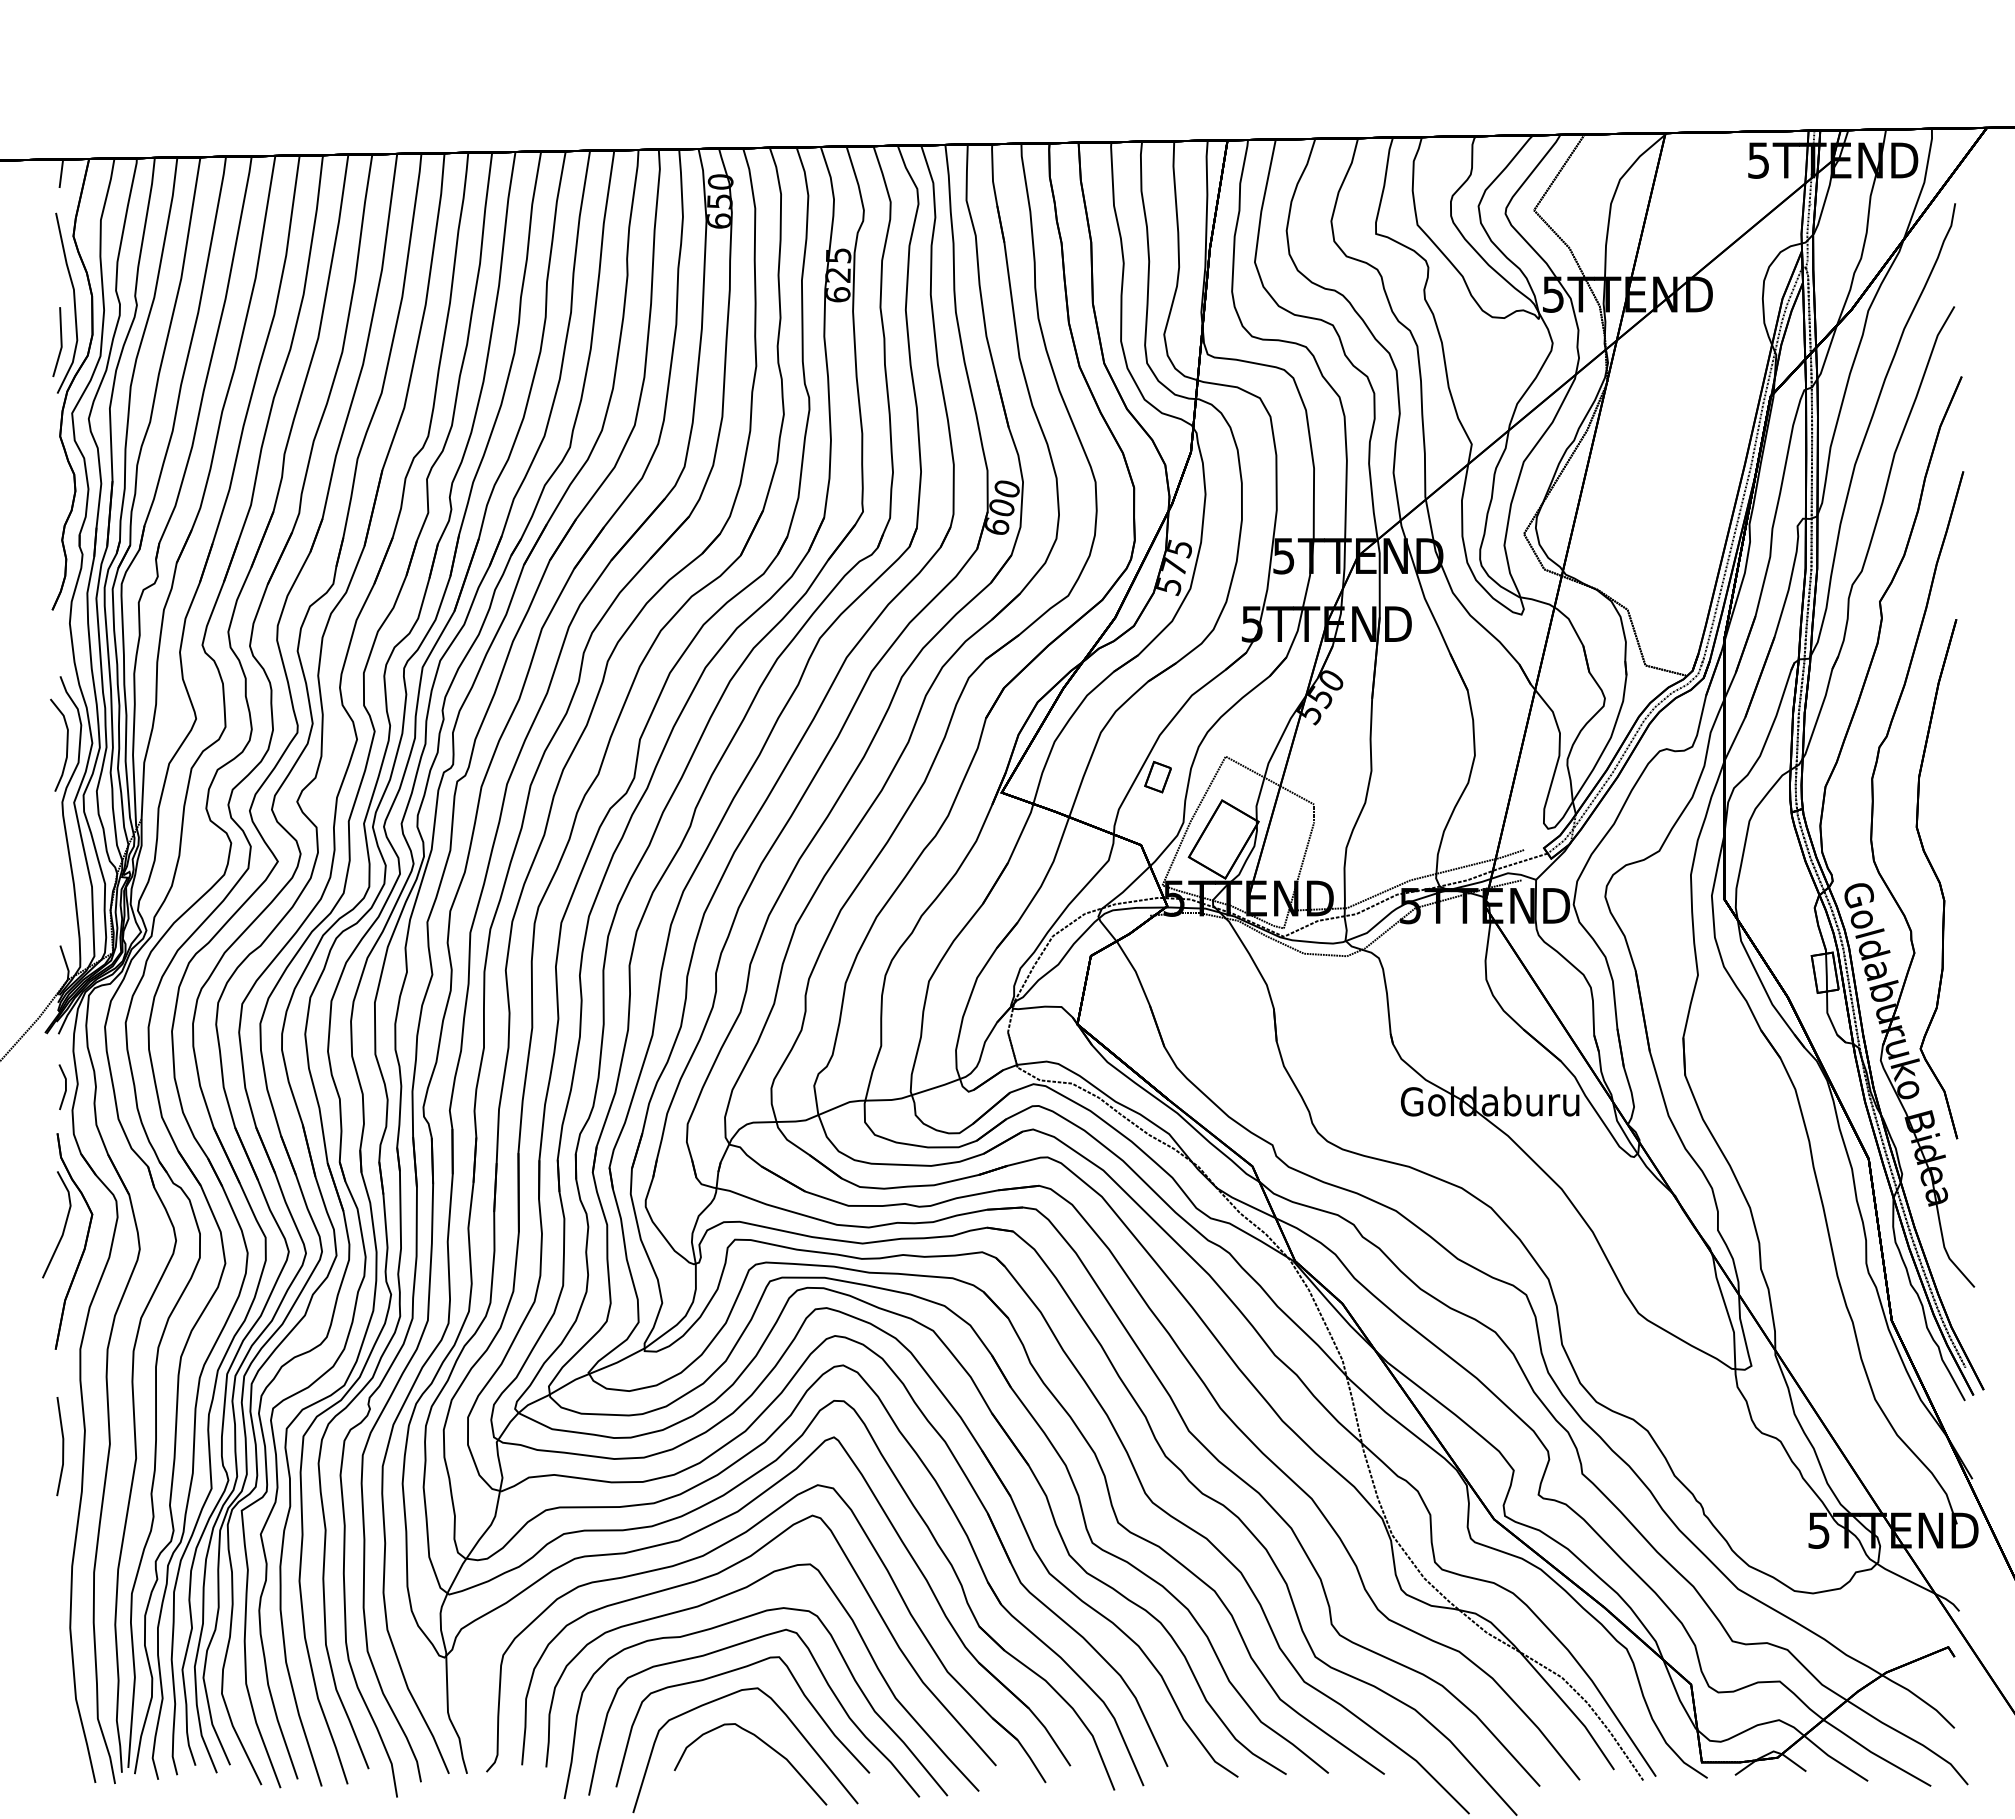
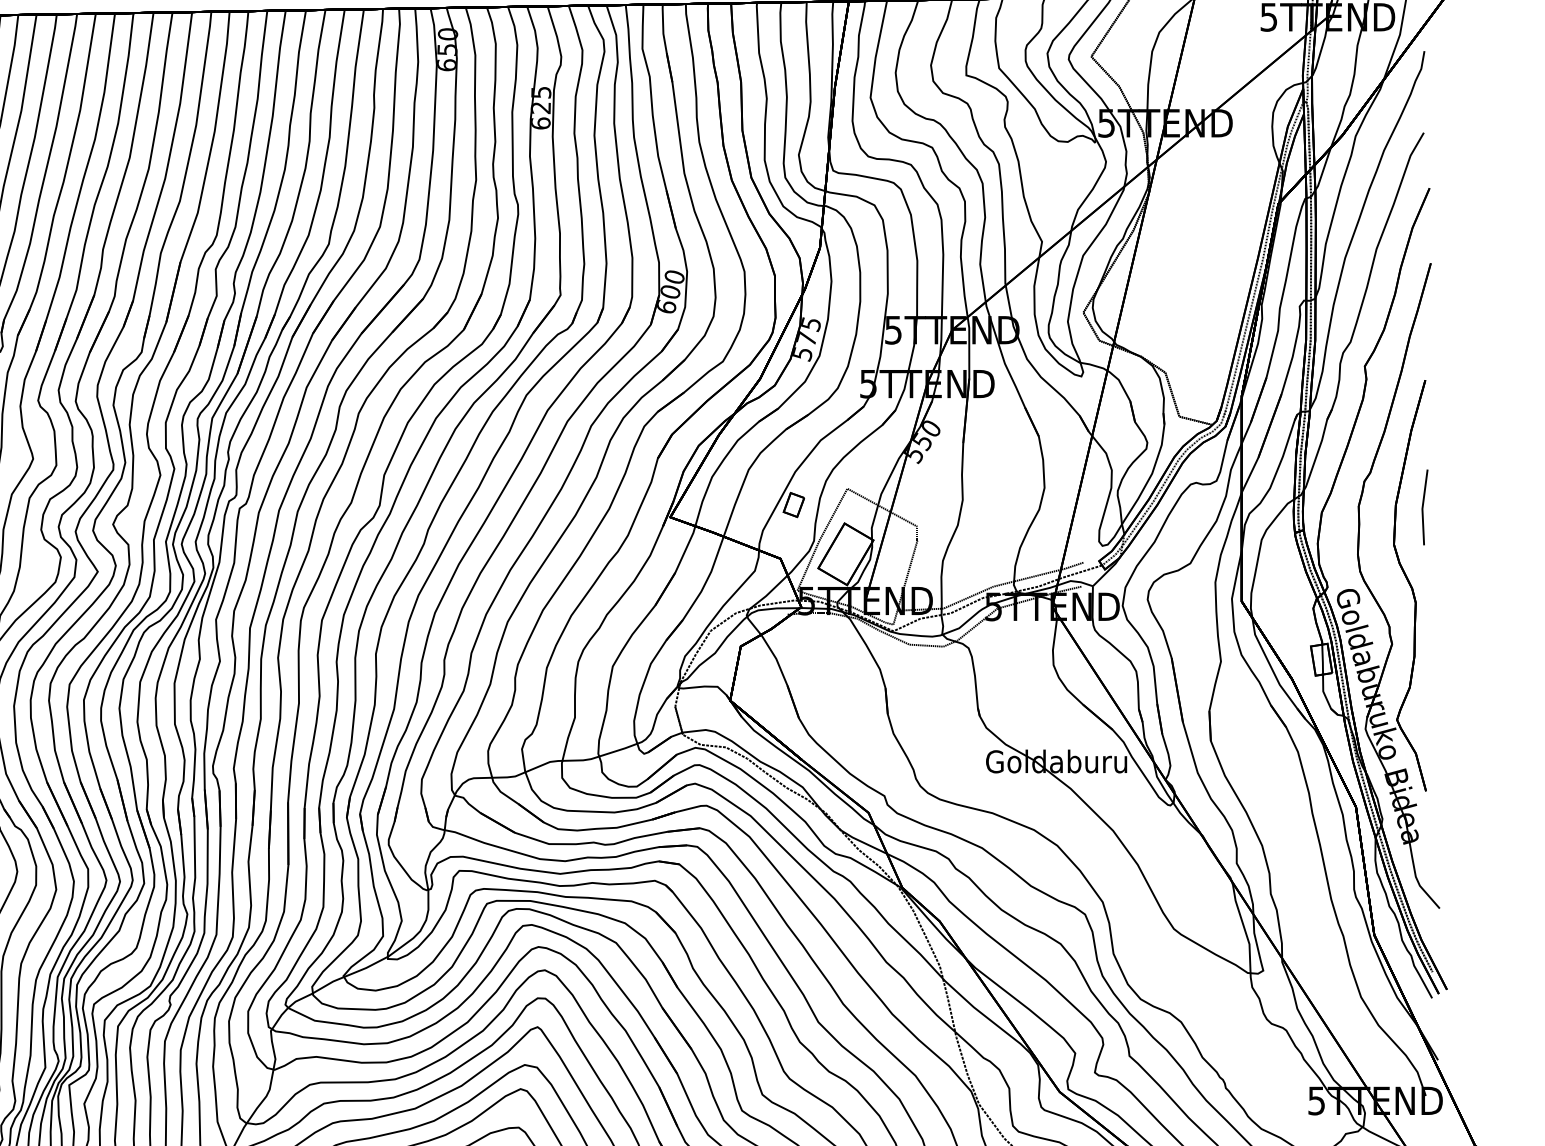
line: (1953, 780) -> (1423, 507), added

